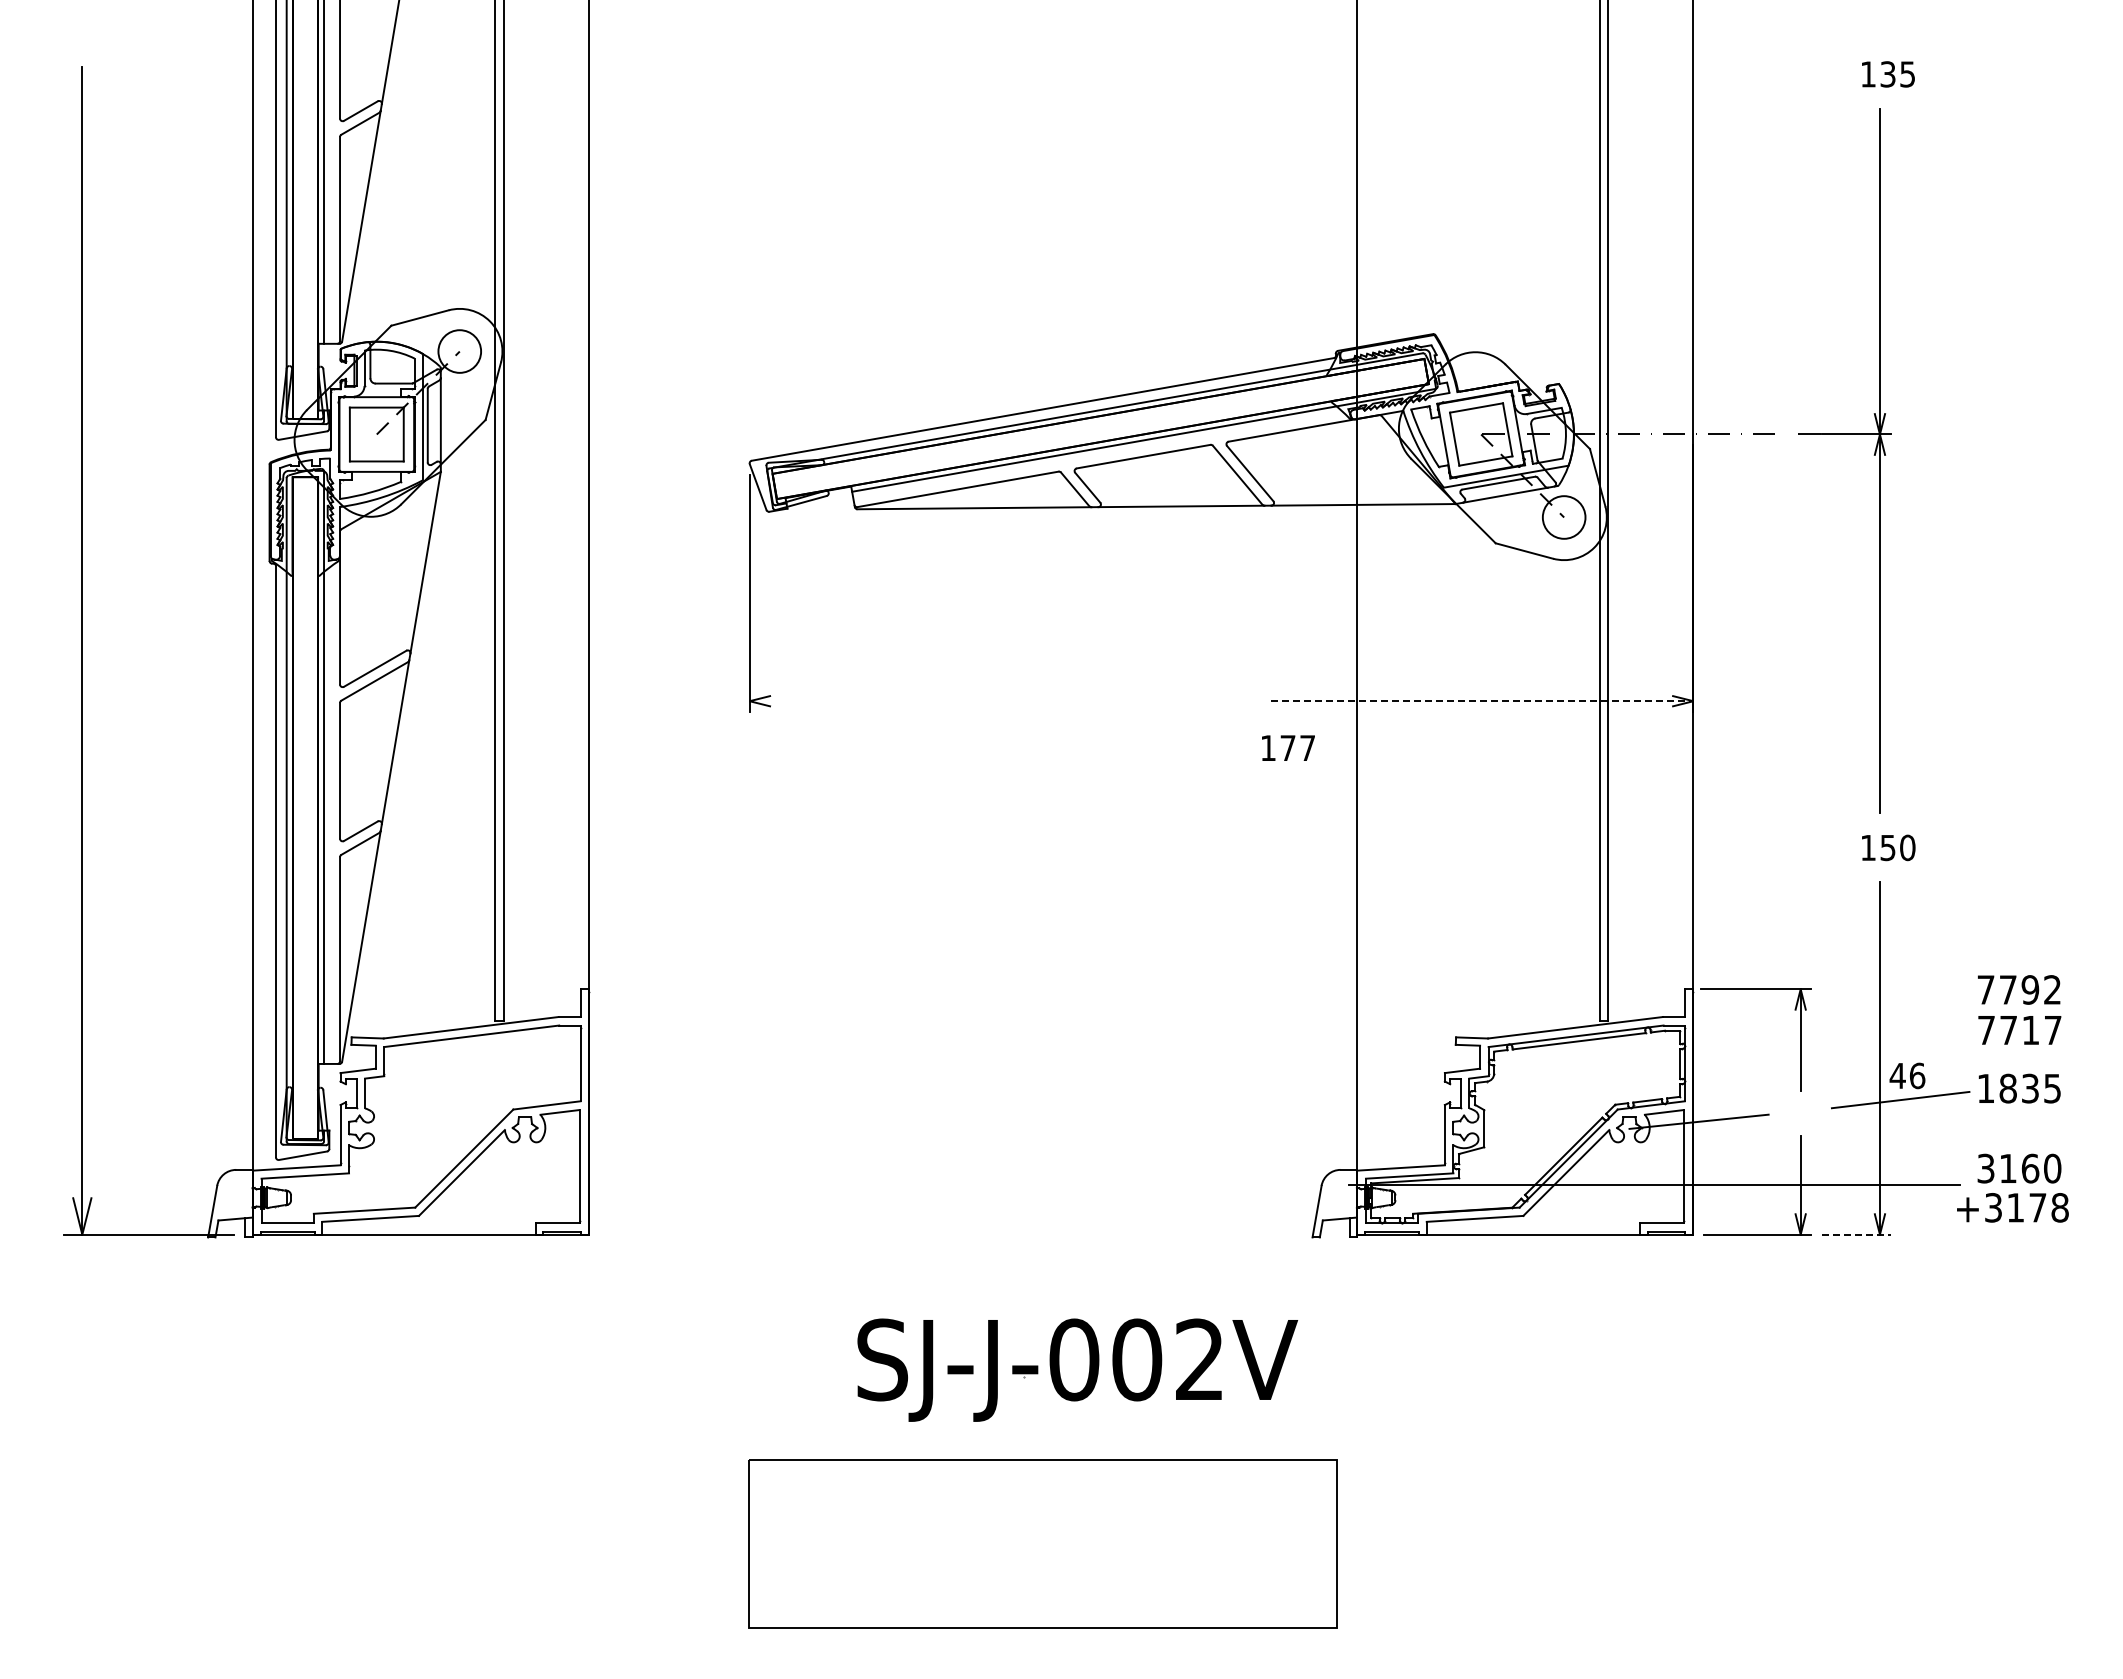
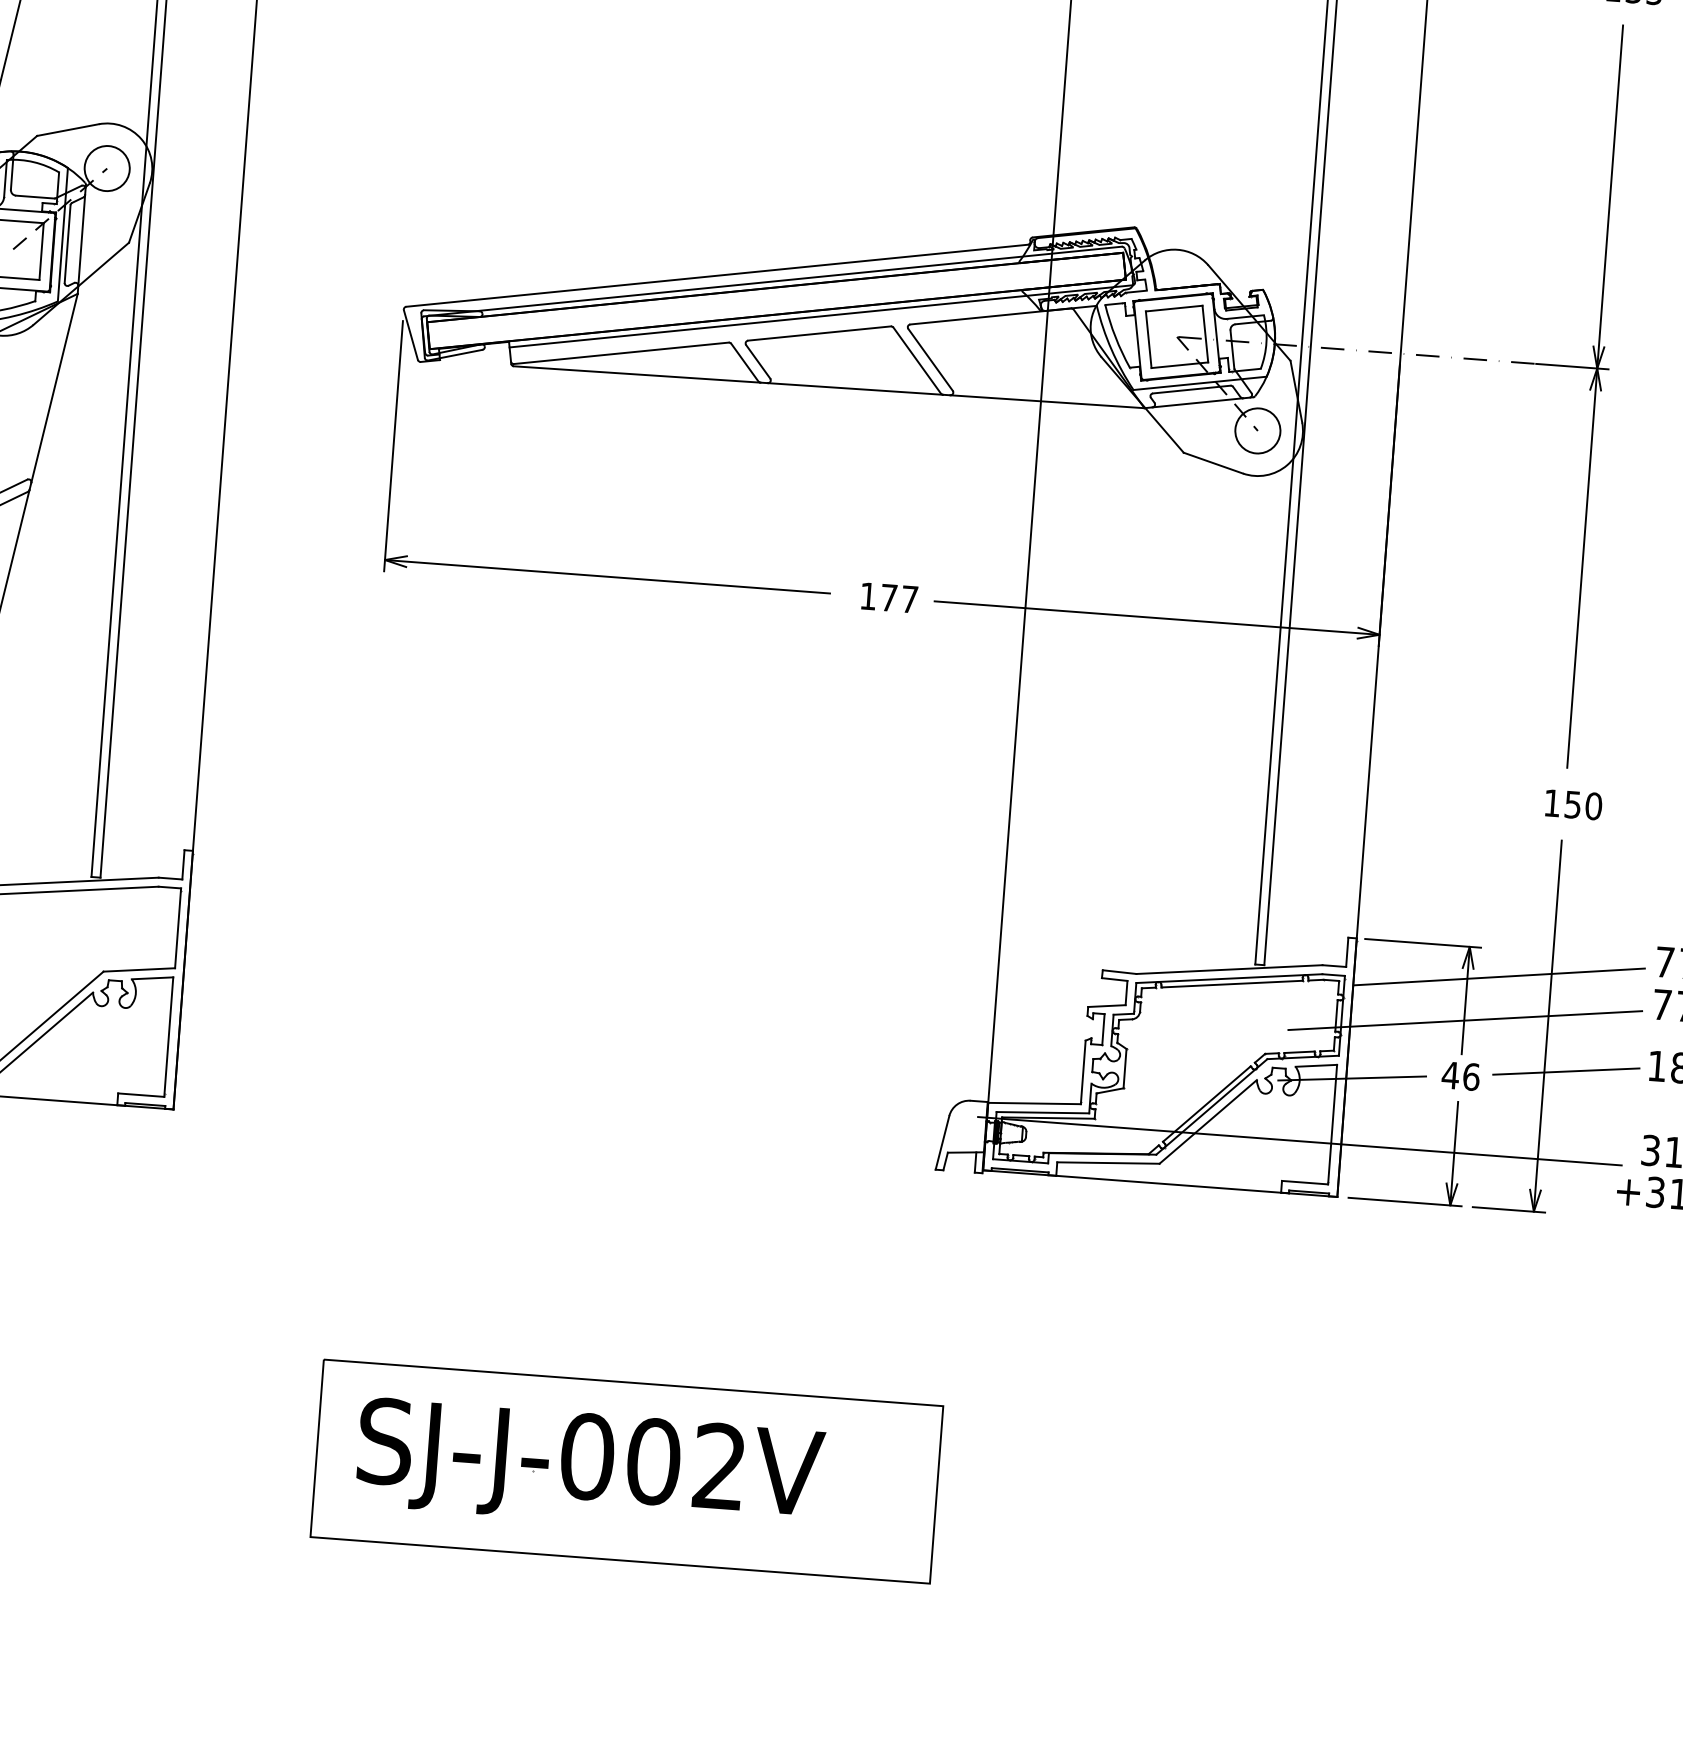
line: (960, 701) -> (607, 577), added
line: (1482, 701) -> (1157, 618), dashed -> solid
text: (1288, 747) -> (889, 597), moved
line: (1830, 1015) -> (1499, 976), added
line: (1801, 1058) -> (1465, 1019), added
text: (1907, 1075) -> (1460, 1075), moved
line: (1856, 1234) -> (1509, 1209), dashed -> solid
part: (1077, 1369) -> (590, 1467), moved

